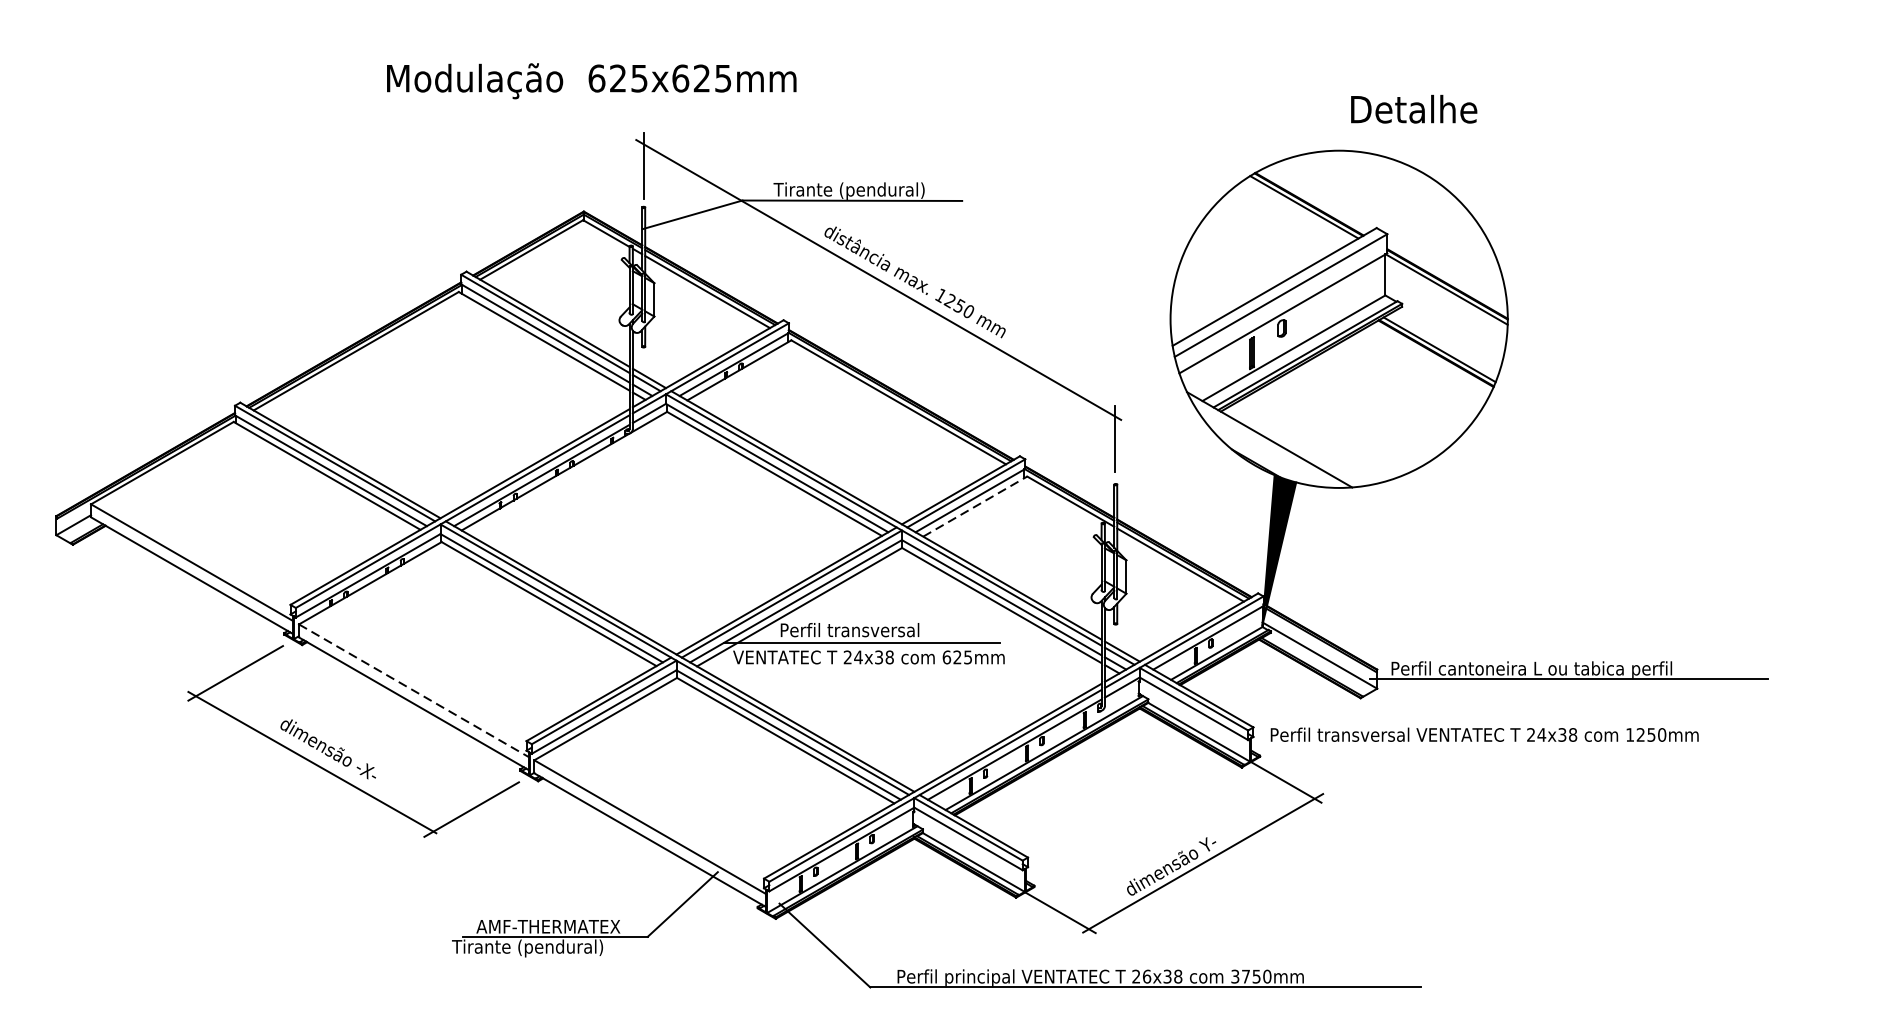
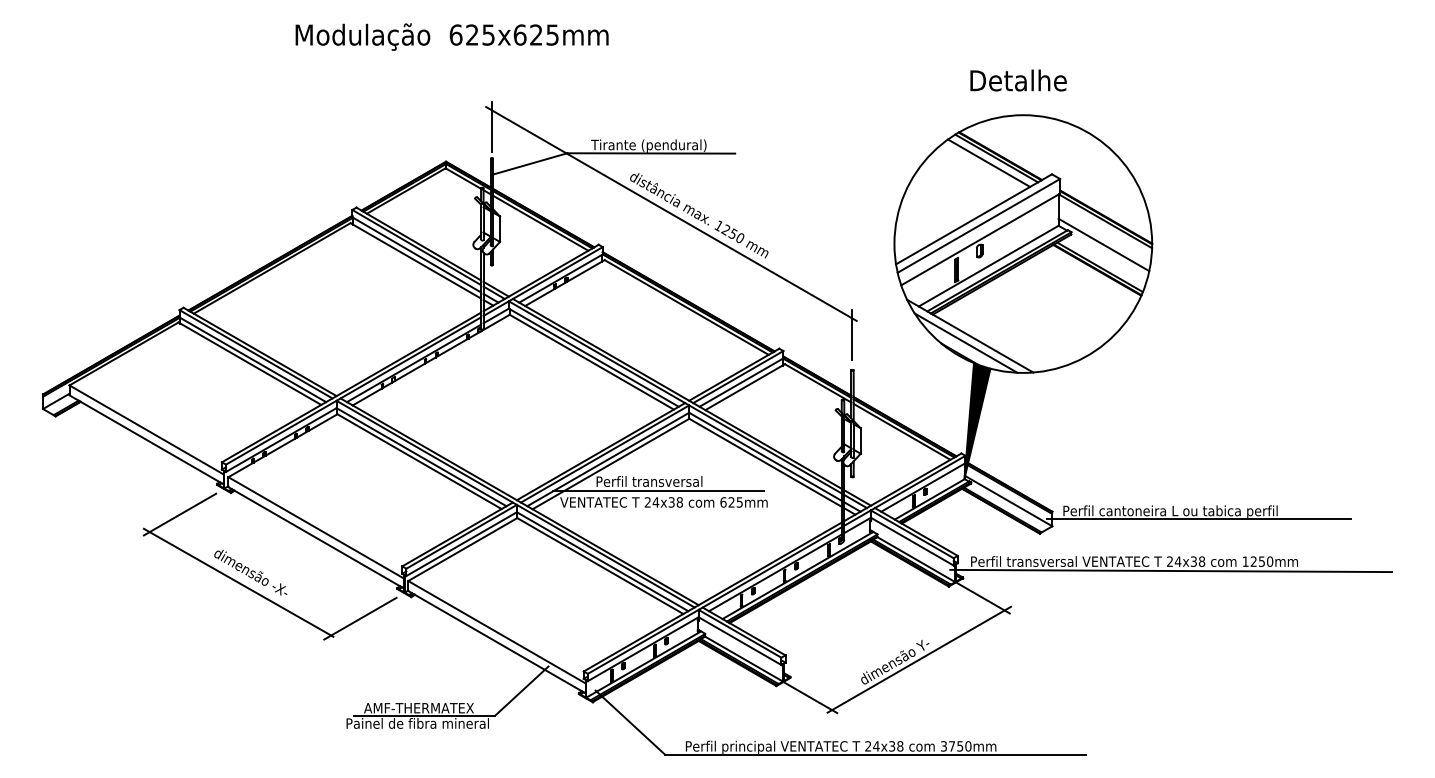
text: (590, 80) -> (451, 36), moved
text: (1414, 109) -> (1018, 80), moved
line: (1293, 212) -> (988, 162), added
line: (1444, 319) -> (1103, 244), added
line: (1263, 448) -> (965, 342), added
line: (975, 507) -> (745, 387), dashed -> solid
line: (414, 691) -> (316, 528), dashed -> solid
line: (1531, 746) -> (1170, 570), added
text: (545, 948) -> (416, 724), Tirante (pendural) -> Painel de fibra mineral
text: (1147, 976) -> (876, 746), 26x38 -> 24x38

